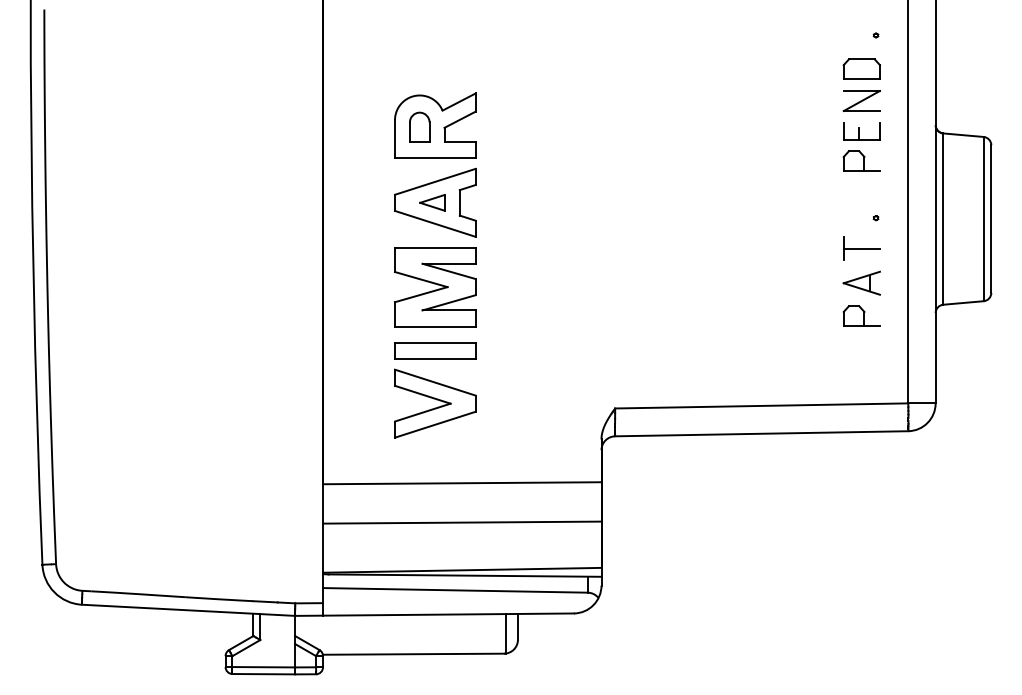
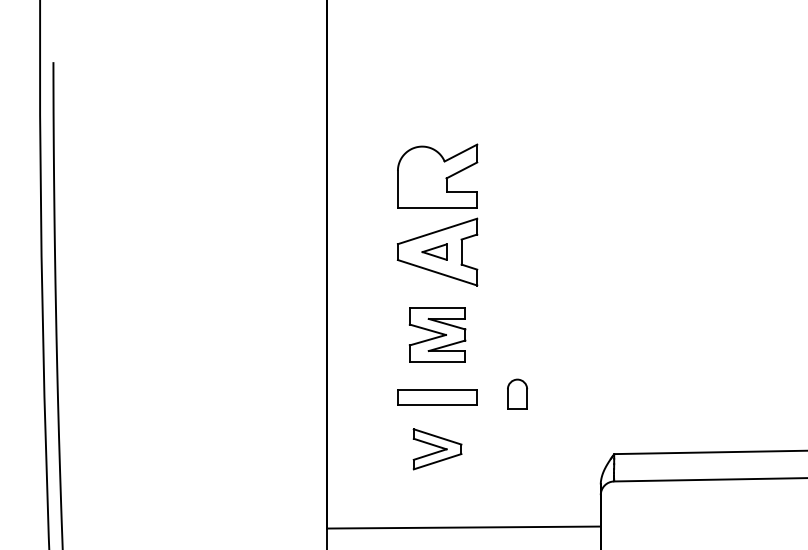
part: (419, 126) -> (517, 393), moved
part: (435, 287) -> (437, 335), size x0.7
part: (435, 403) -> (437, 449), size x0.6

